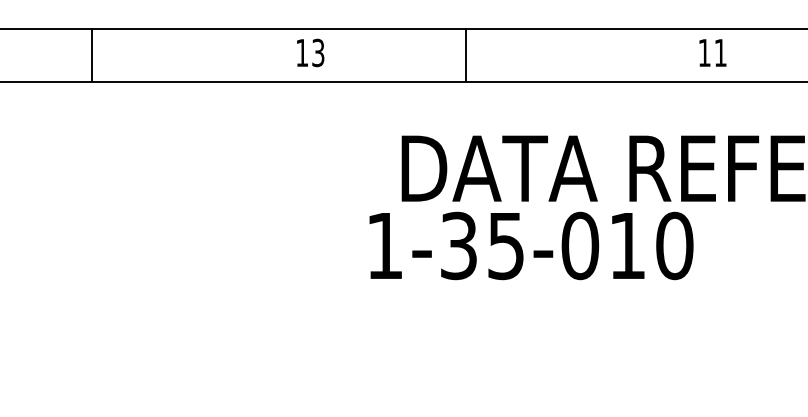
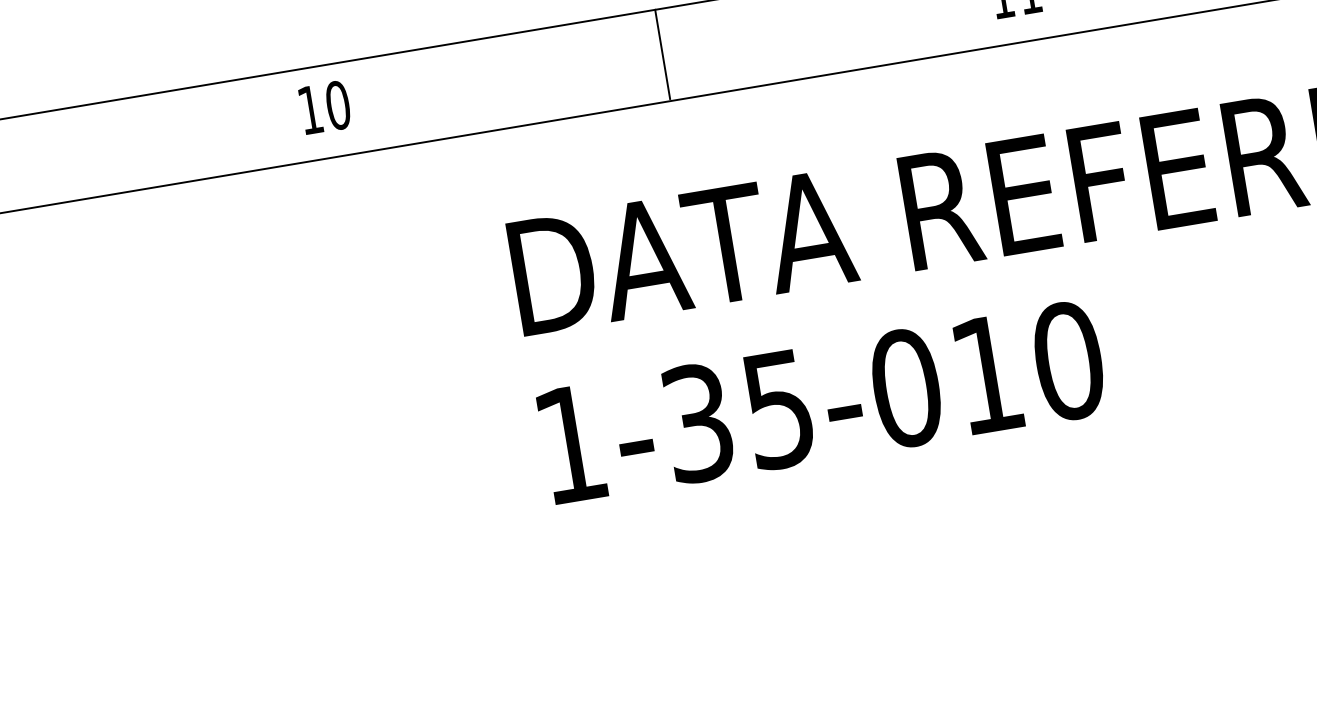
text: (318, 52) -> (338, 104), 13 -> 10
line: (465, 54) -> (661, 54), moved
text: (531, 245) -> (822, 401), moved

